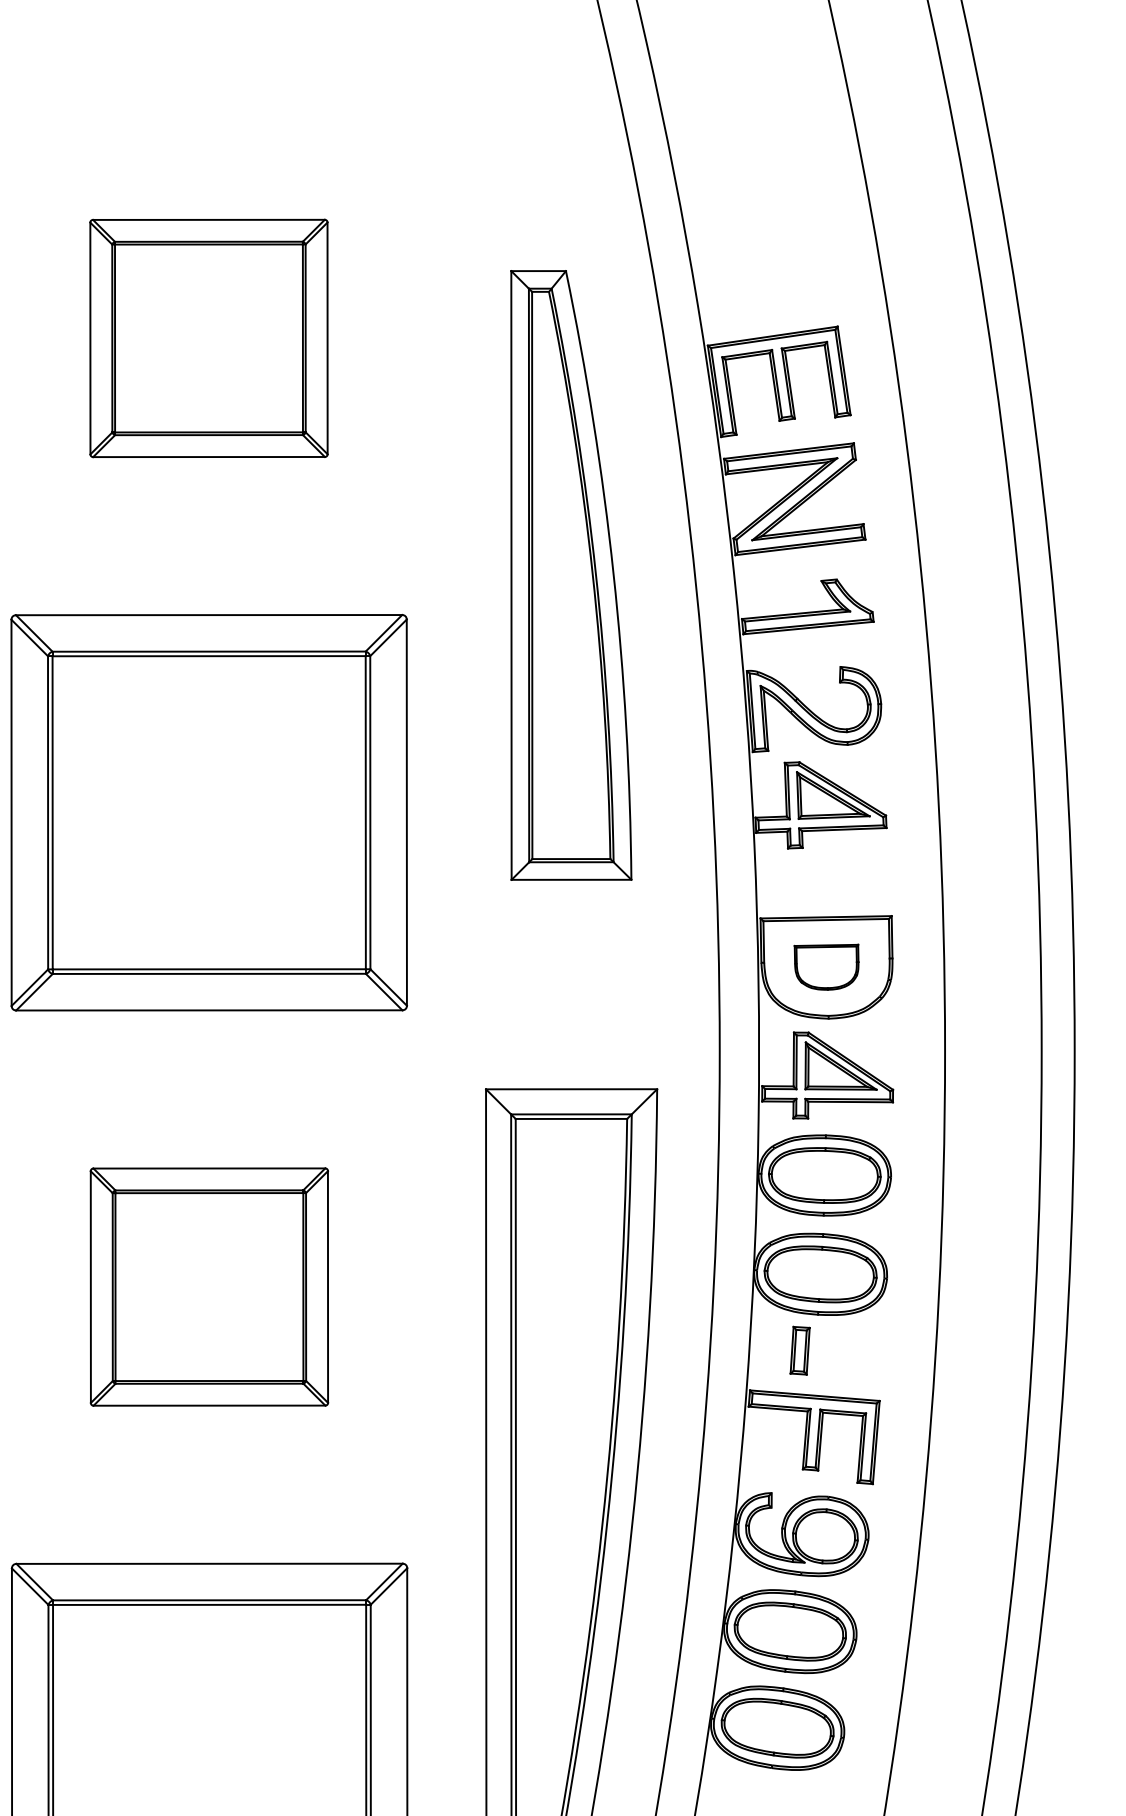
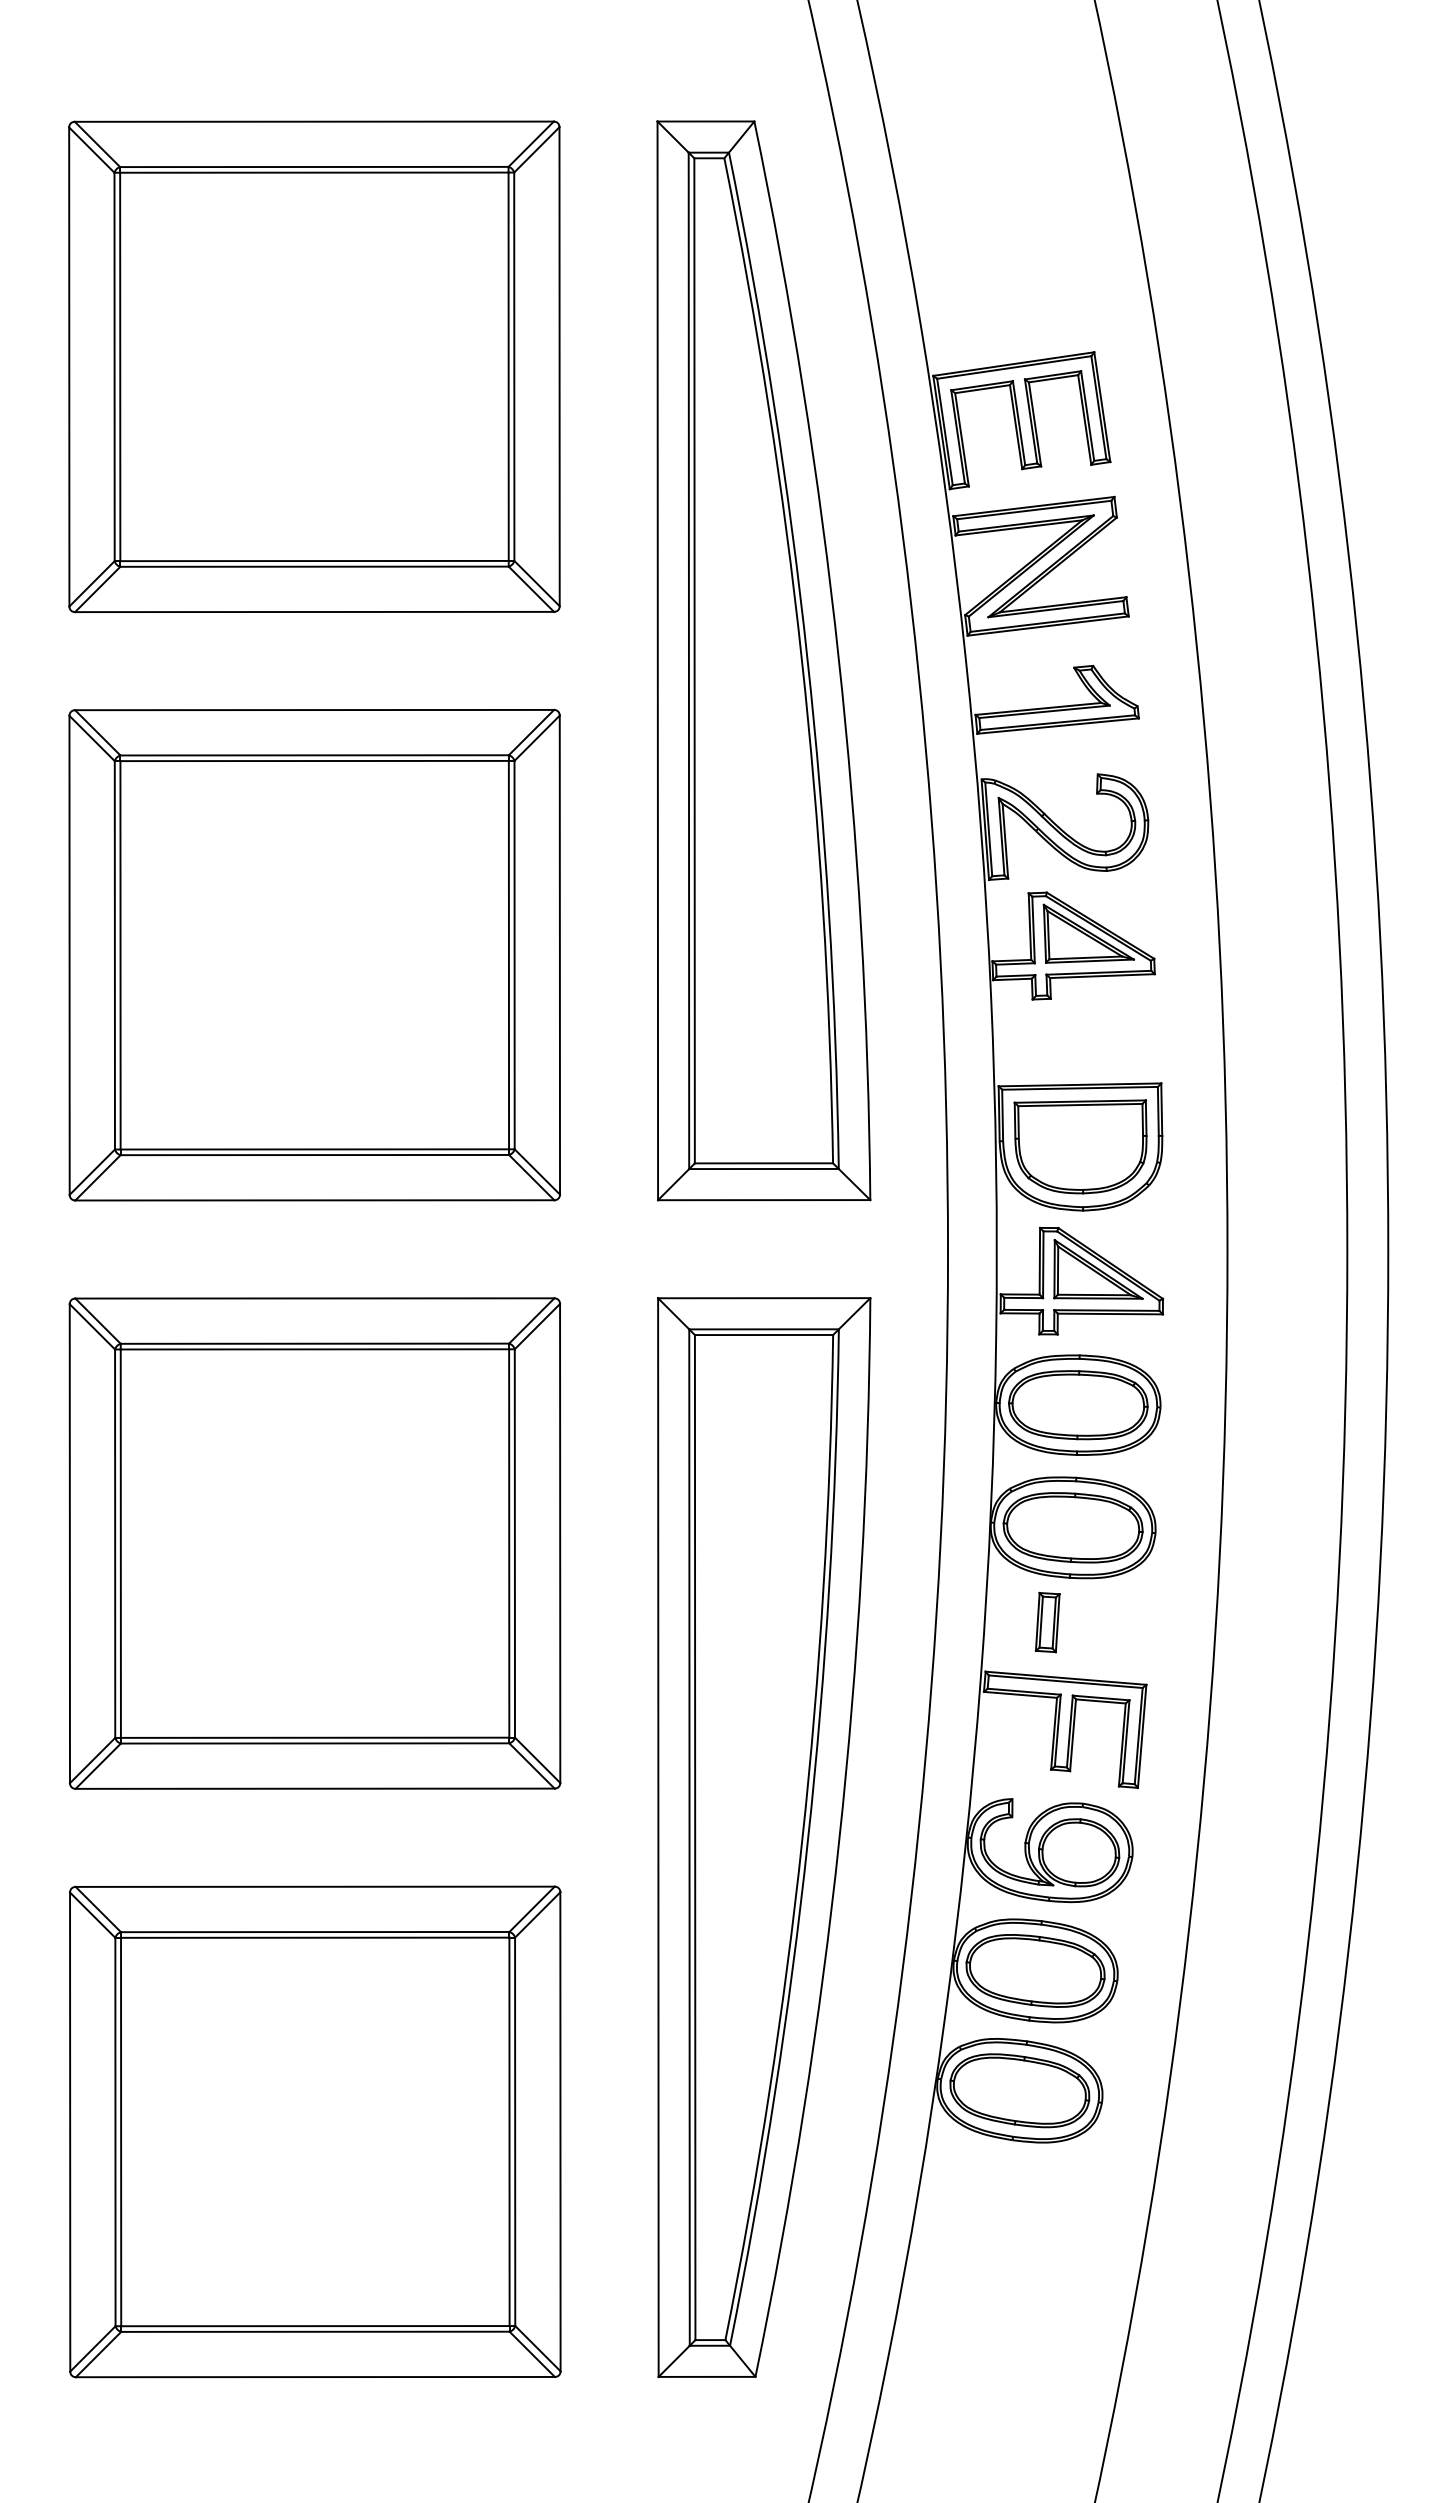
part: (209, 338) -> (314, 366), size x1.67
part: (571, 575) -> (763, 660), size x1.43
part: (826, 966) -> (1080, 1146), size x1.67
part: (209, 1287) -> (314, 1543), size x1.67

